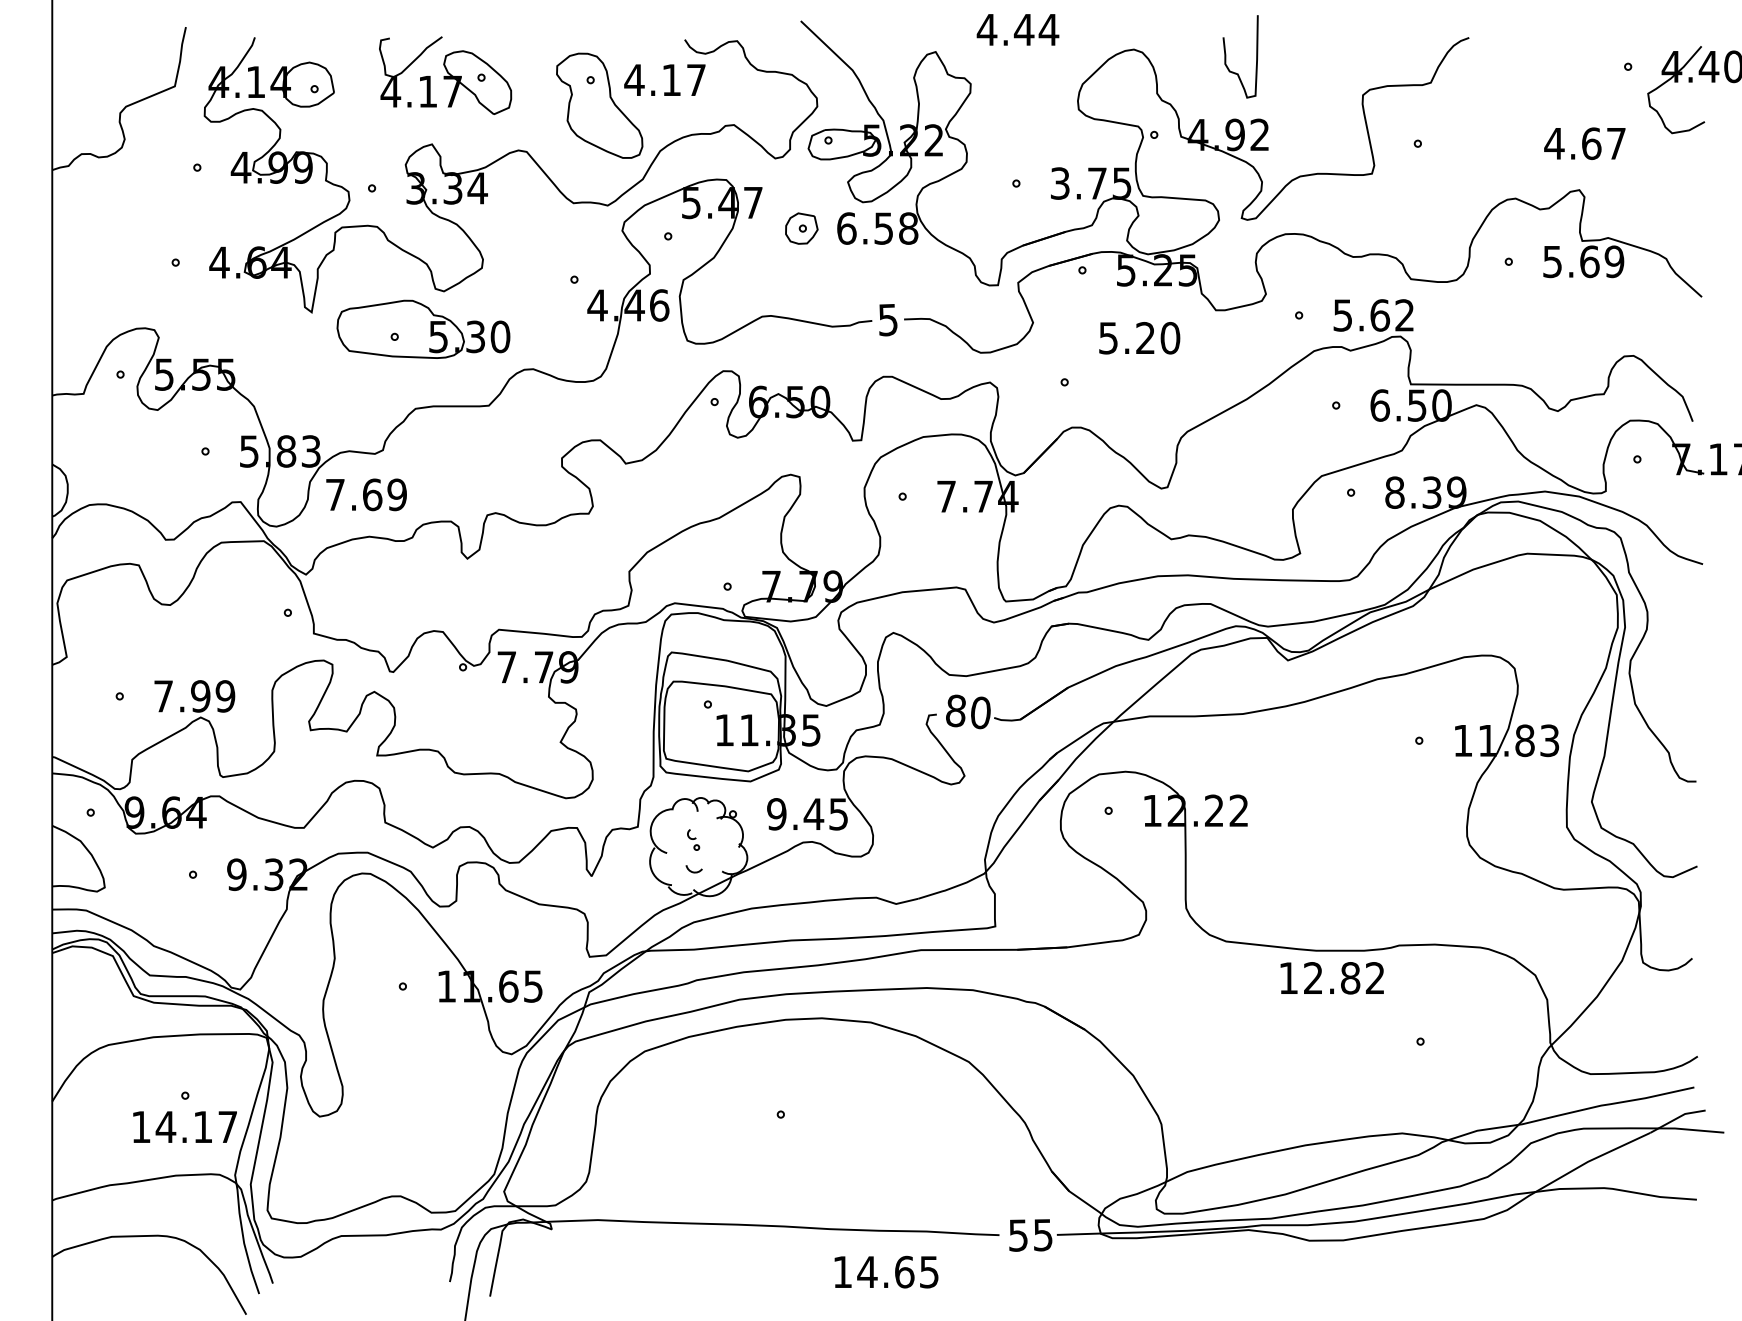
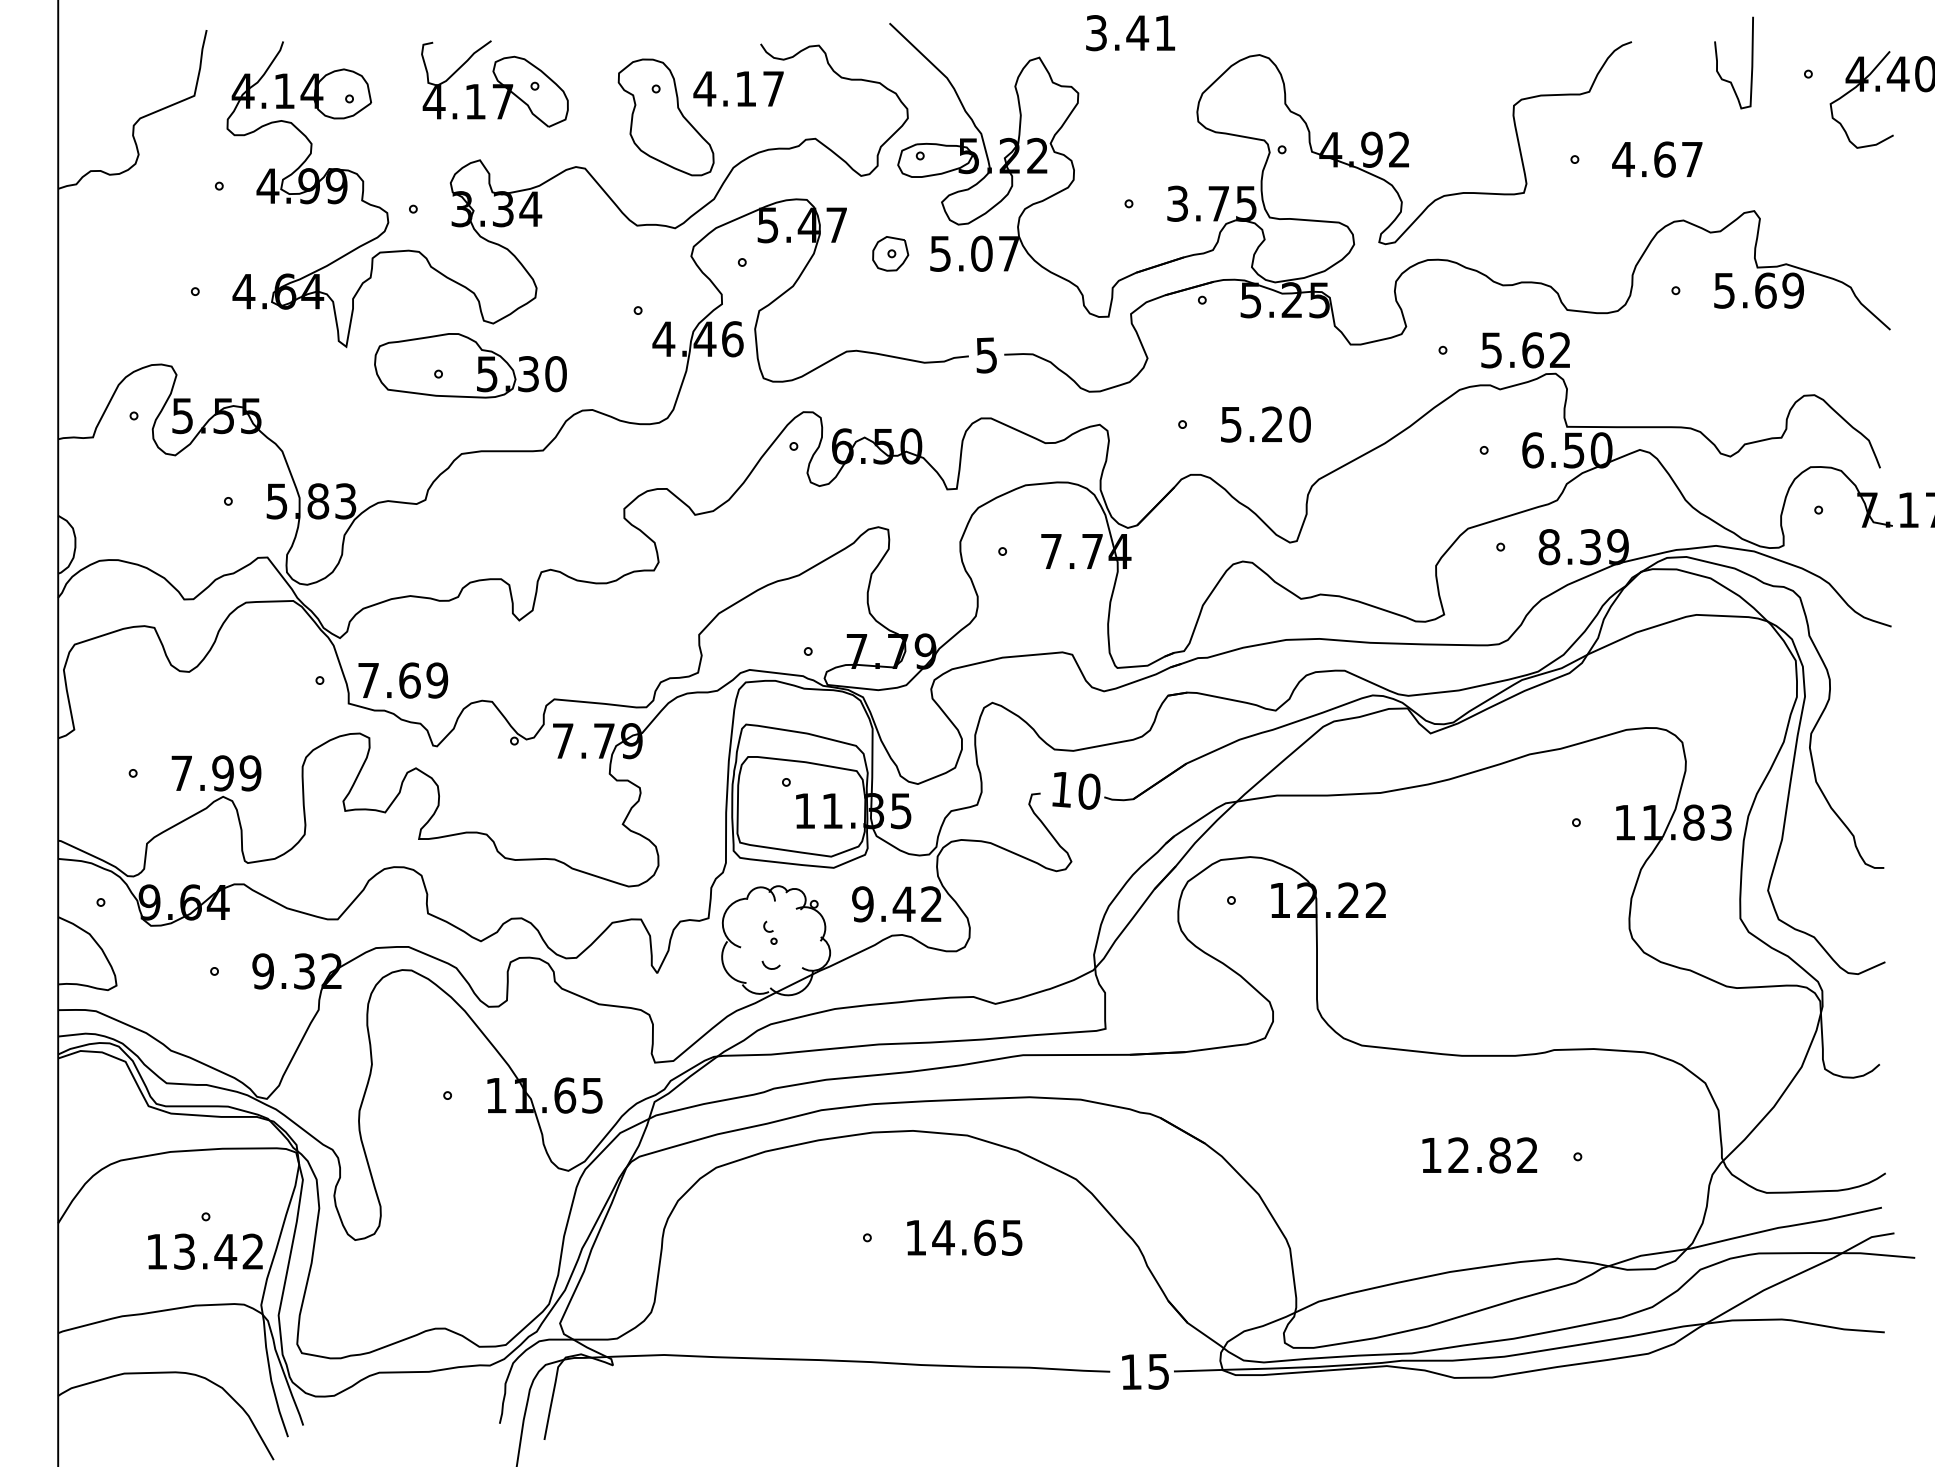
text: (1017, 30) -> (1130, 33), 4.44 -> 3.41
curve: (1225, 56) -> (1717, 62), moved
text: (1585, 143) -> (1657, 159), moved
text: (878, 228) -> (975, 253), 6.58 -> 5.07
text: (1139, 338) -> (1265, 424), moved
text: (366, 494) -> (403, 680), moved
text: (955, 710) -> (1061, 789), 80 -> 10
text: (838, 814) -> (931, 904), 9.45 -> 9.42
text: (1332, 978) -> (1479, 1155), moved
text: (196, 1126) -> (218, 1251), 14.17 -> 13.42
text: (1018, 1235) -> (1131, 1372), 55 -> 15
text: (886, 1271) -> (964, 1237), moved

